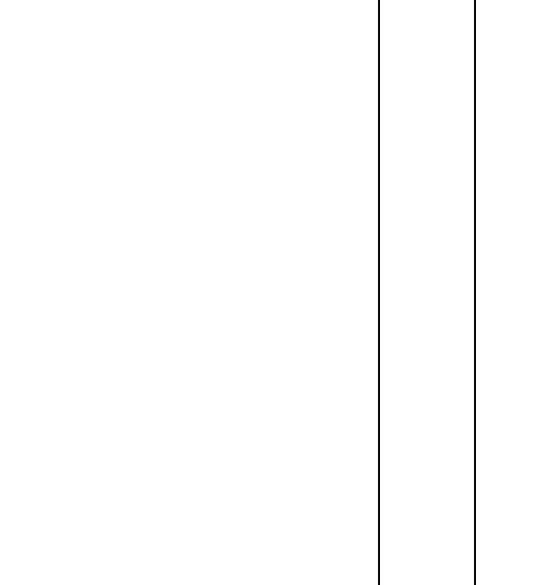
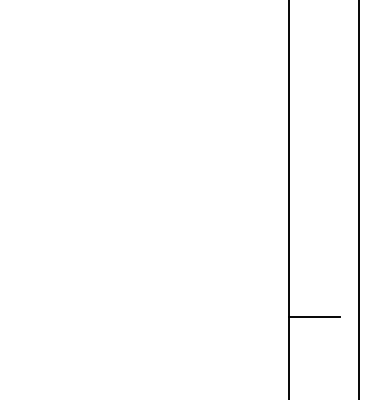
line: (414, 512) -> (314, 316), added

